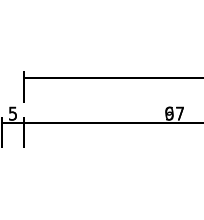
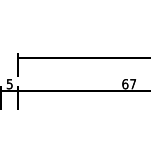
text: (169, 113) -> (125, 84), 97 -> 67

